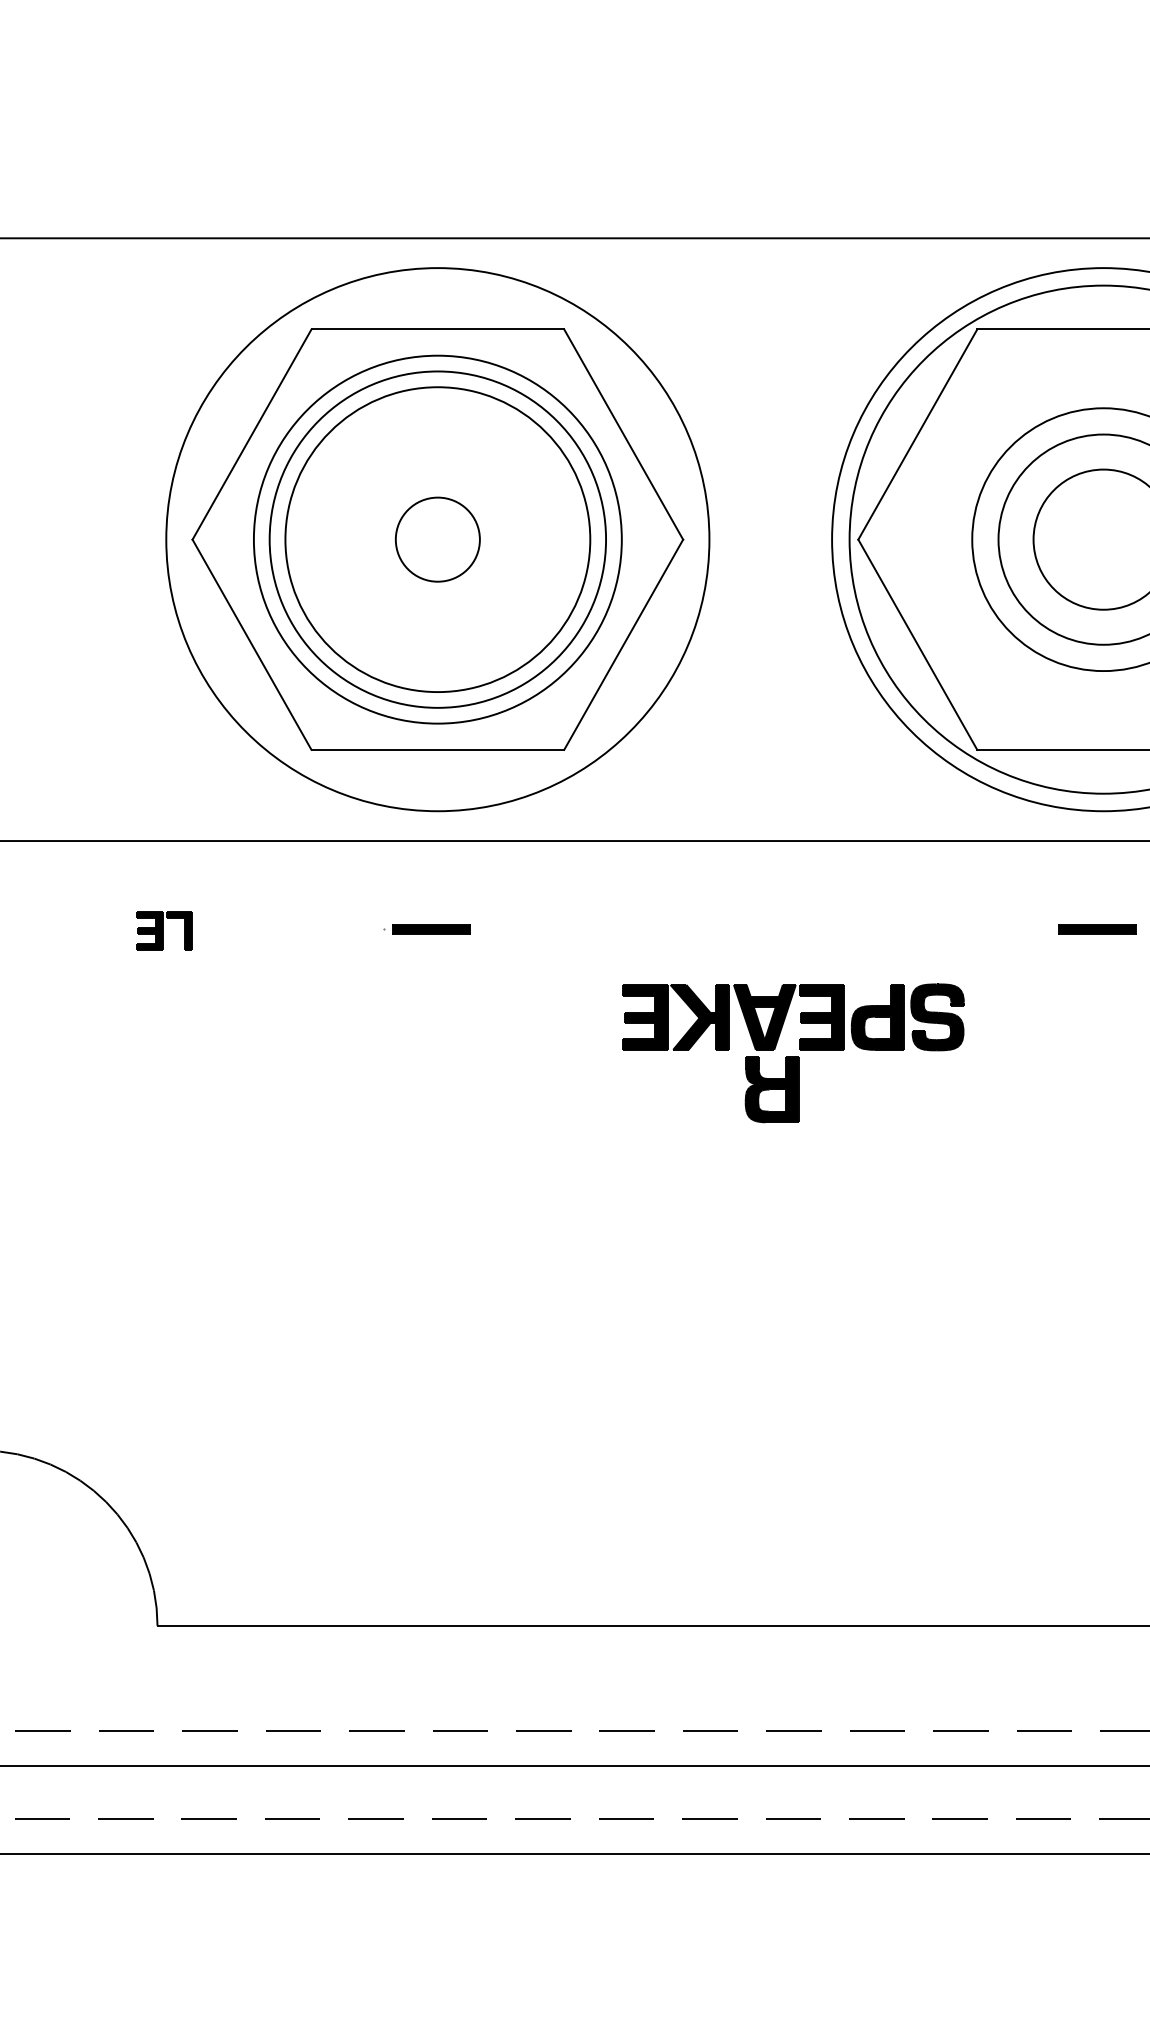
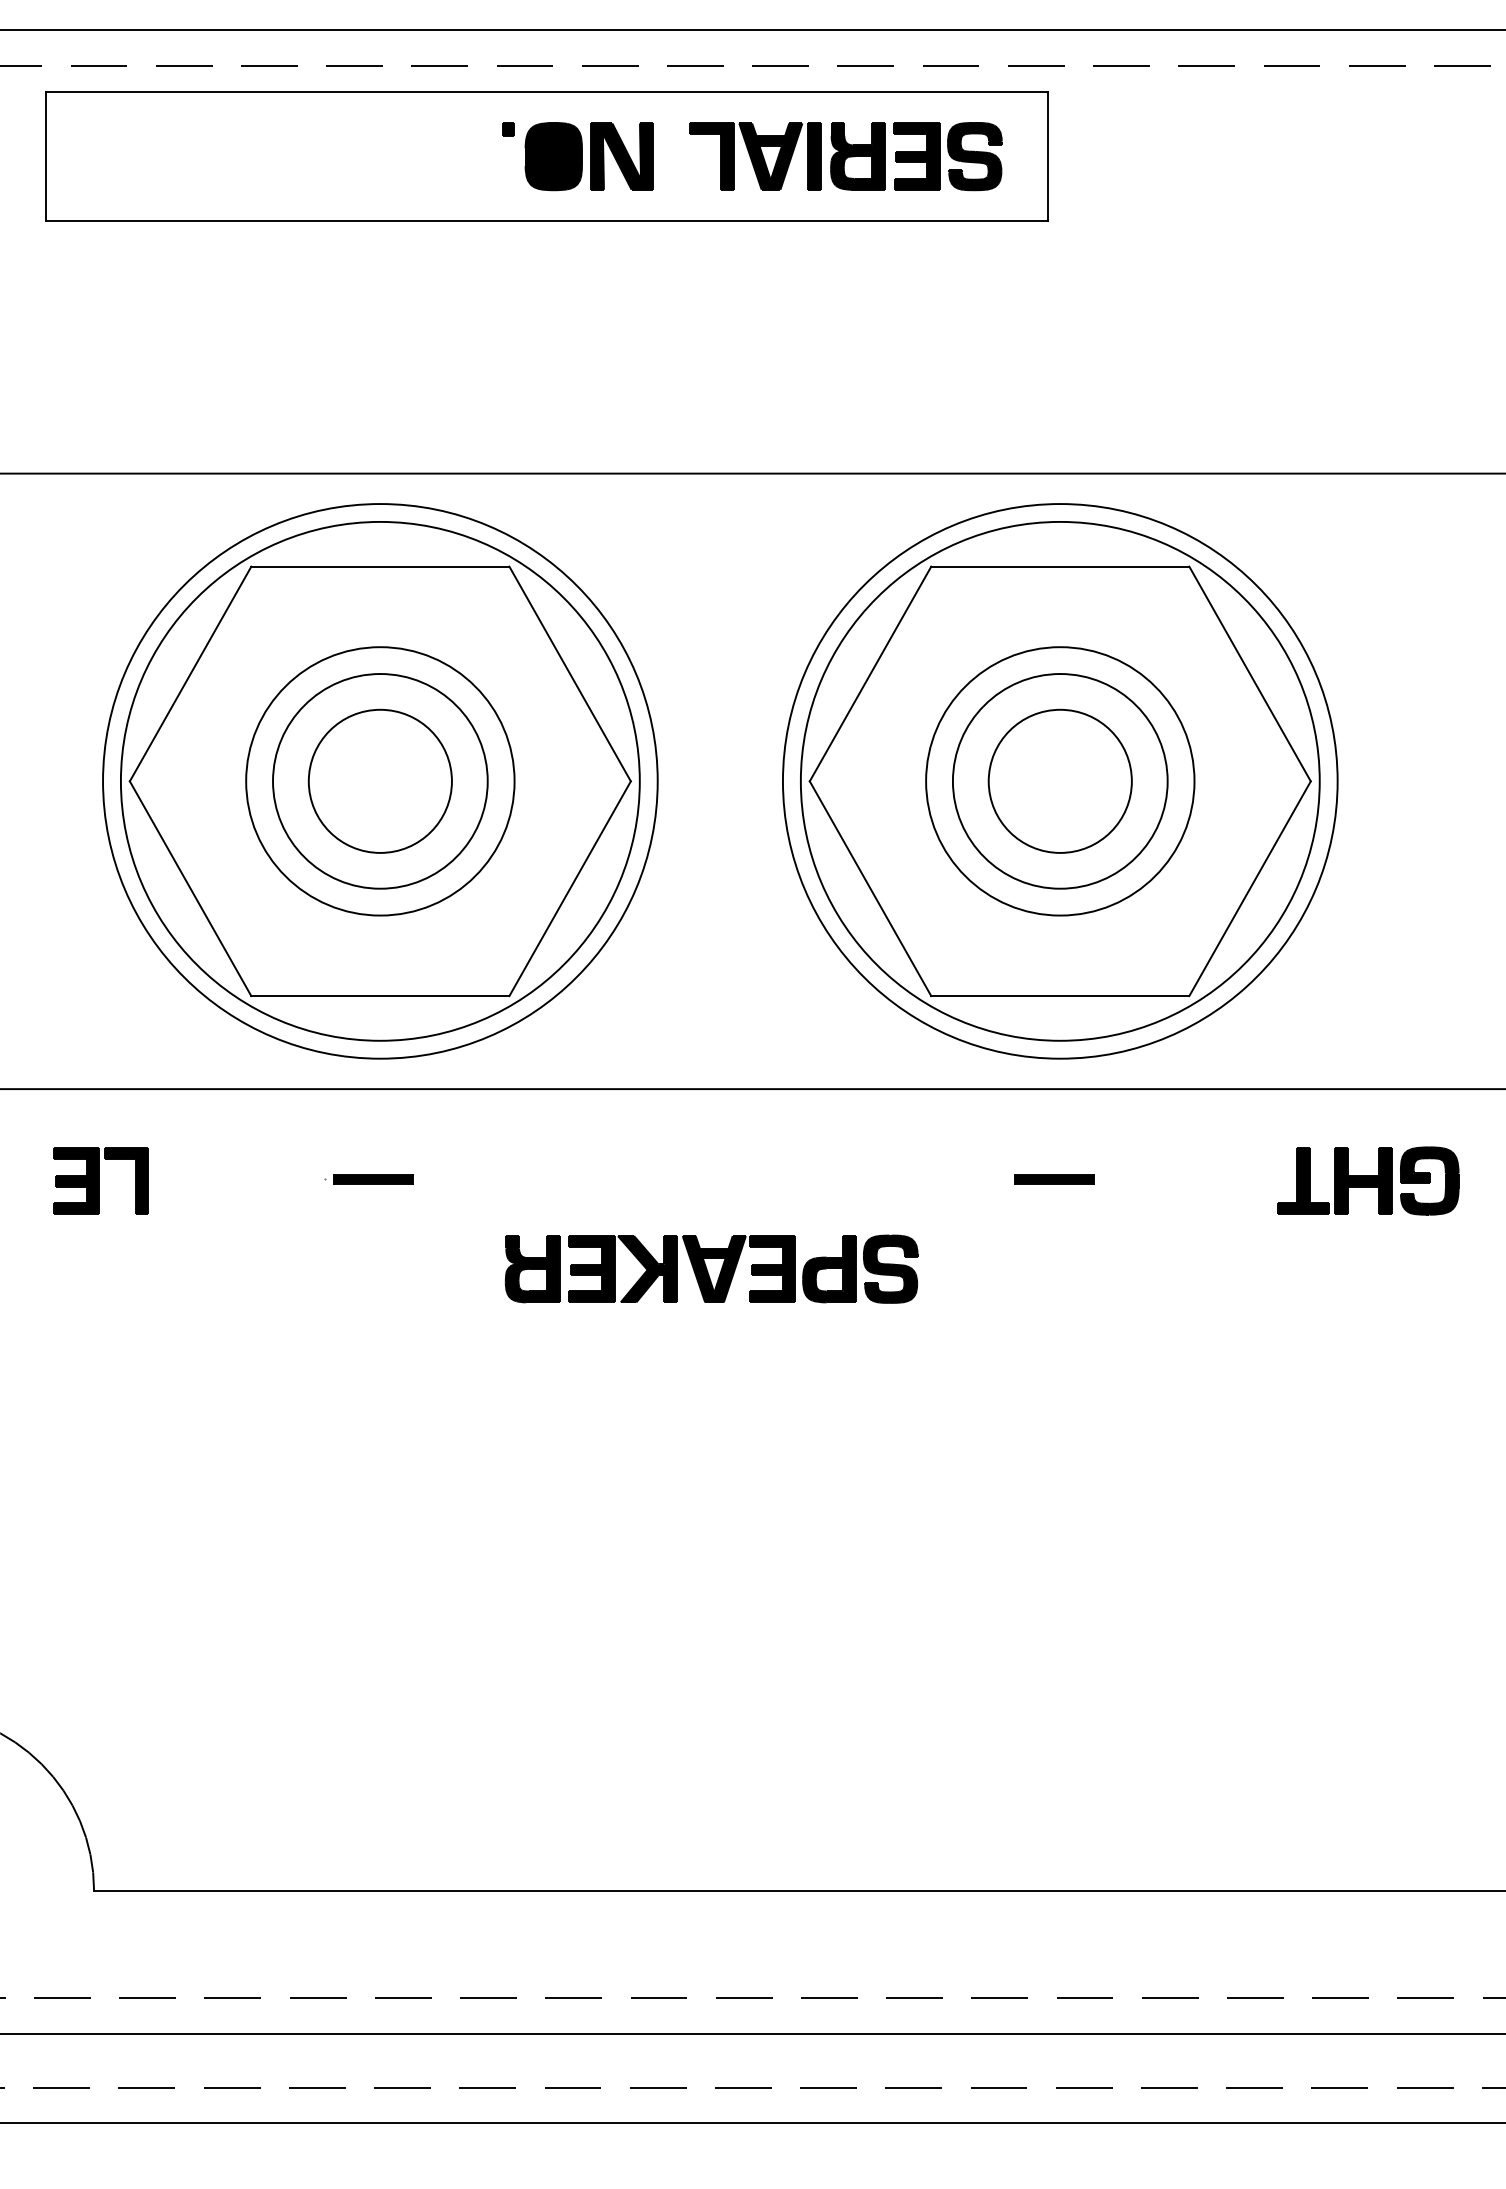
circle: (437, 538) -> (379, 780), size x1.67
circle: (437, 538) -> (379, 780), size x1.67
circle: (437, 539) -> (380, 781), size x0.62
circle: (437, 539) -> (380, 781), size x0.71
part: (163, 930) -> (100, 1180), size x1.67
part: (771, 1090) -> (532, 1269), moved

